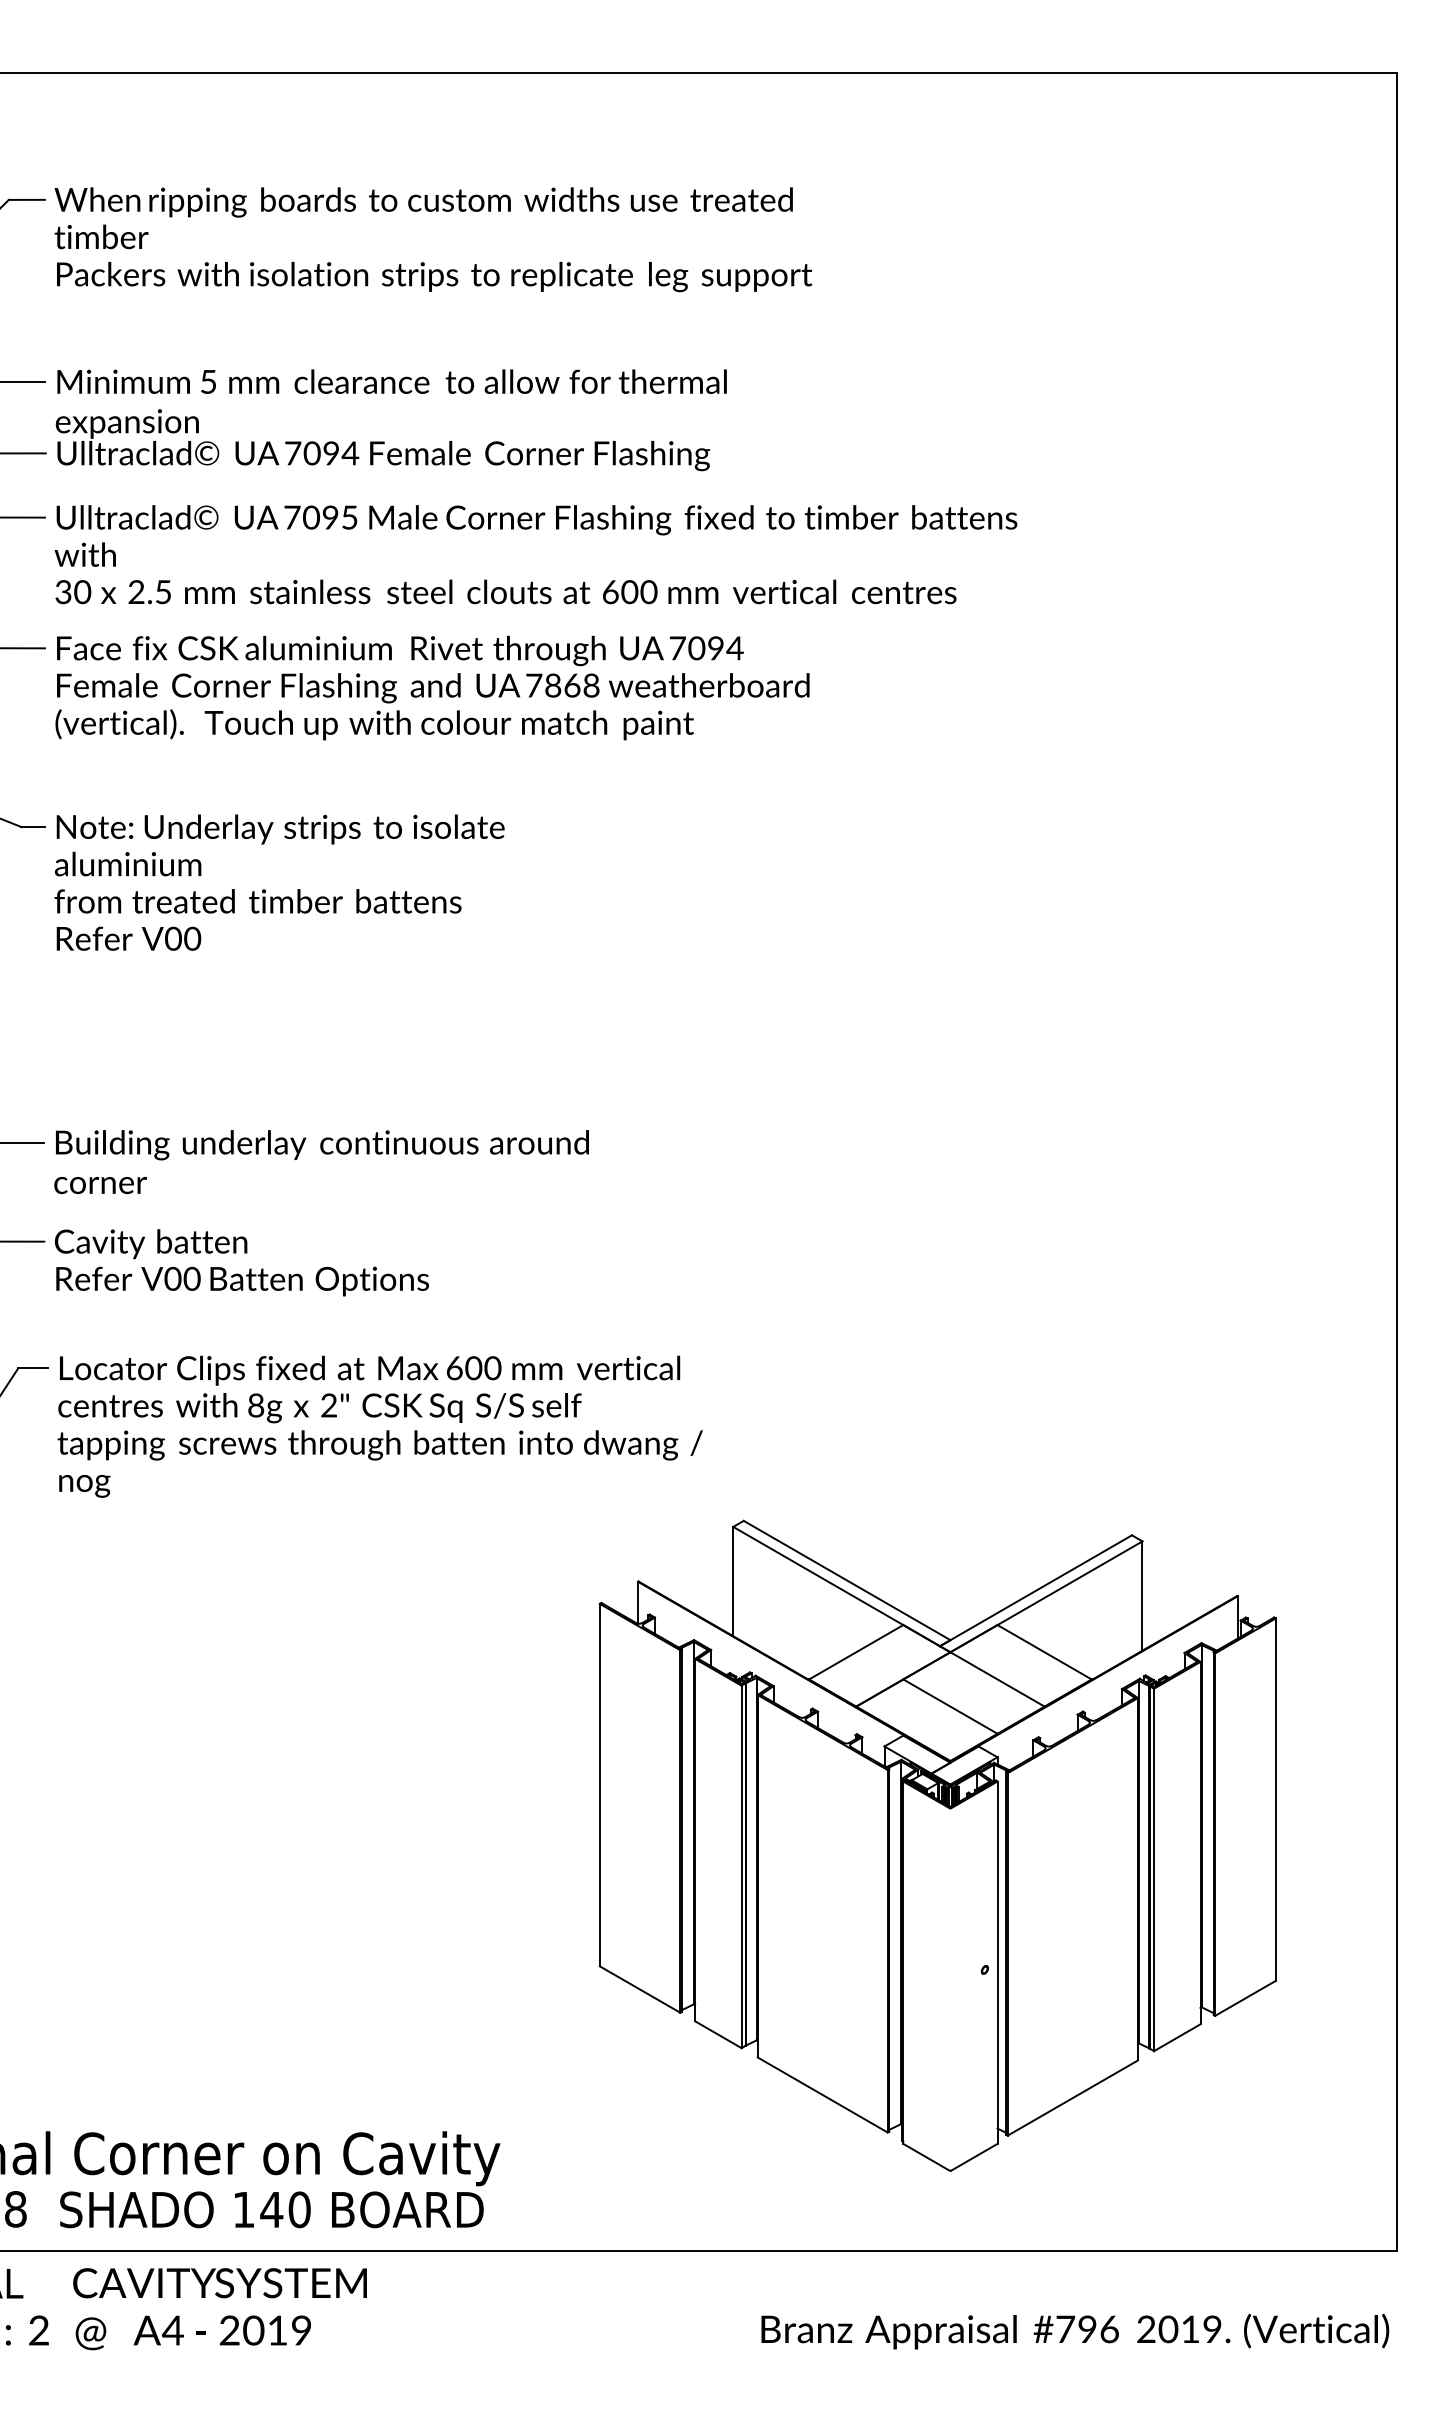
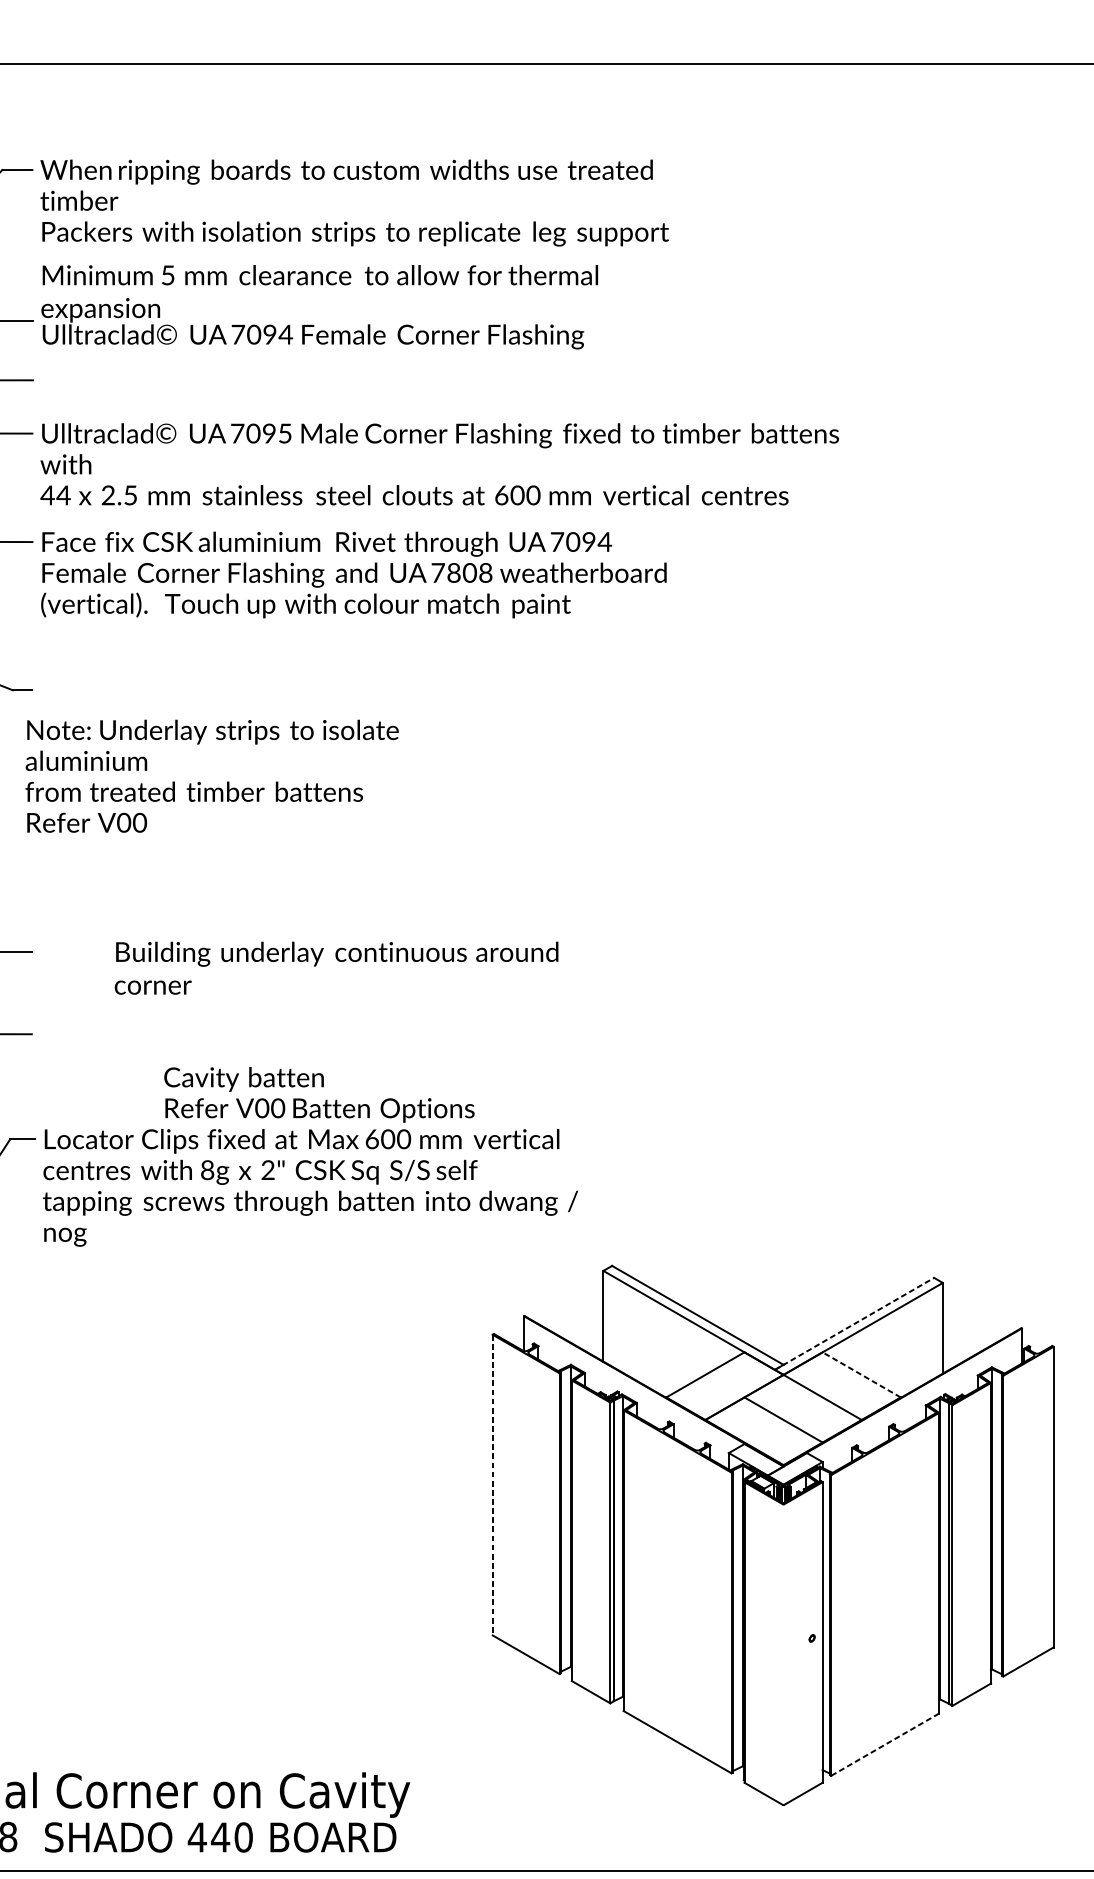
text: (390, 420) -> (319, 307), moved
text: (72, 592) -> (55, 495), 30 -> 44
text: (571, 685) -> (469, 572), 7868 -> 7808
text: (279, 882) -> (212, 776), moved
text: (321, 1161) -> (336, 967), moved
text: (241, 1262) -> (319, 1094), moved
line: (1035, 1590) -> (854, 1323), solid -> dashed
line: (1044, 1652) -> (861, 1375), solid -> dashed
line: (599, 1785) -> (492, 1485), solid -> dashed
line: (1072, 2098) -> (884, 1745), solid -> dashed
text: (243, 2209) -> (197, 1837), 140 -> 440

